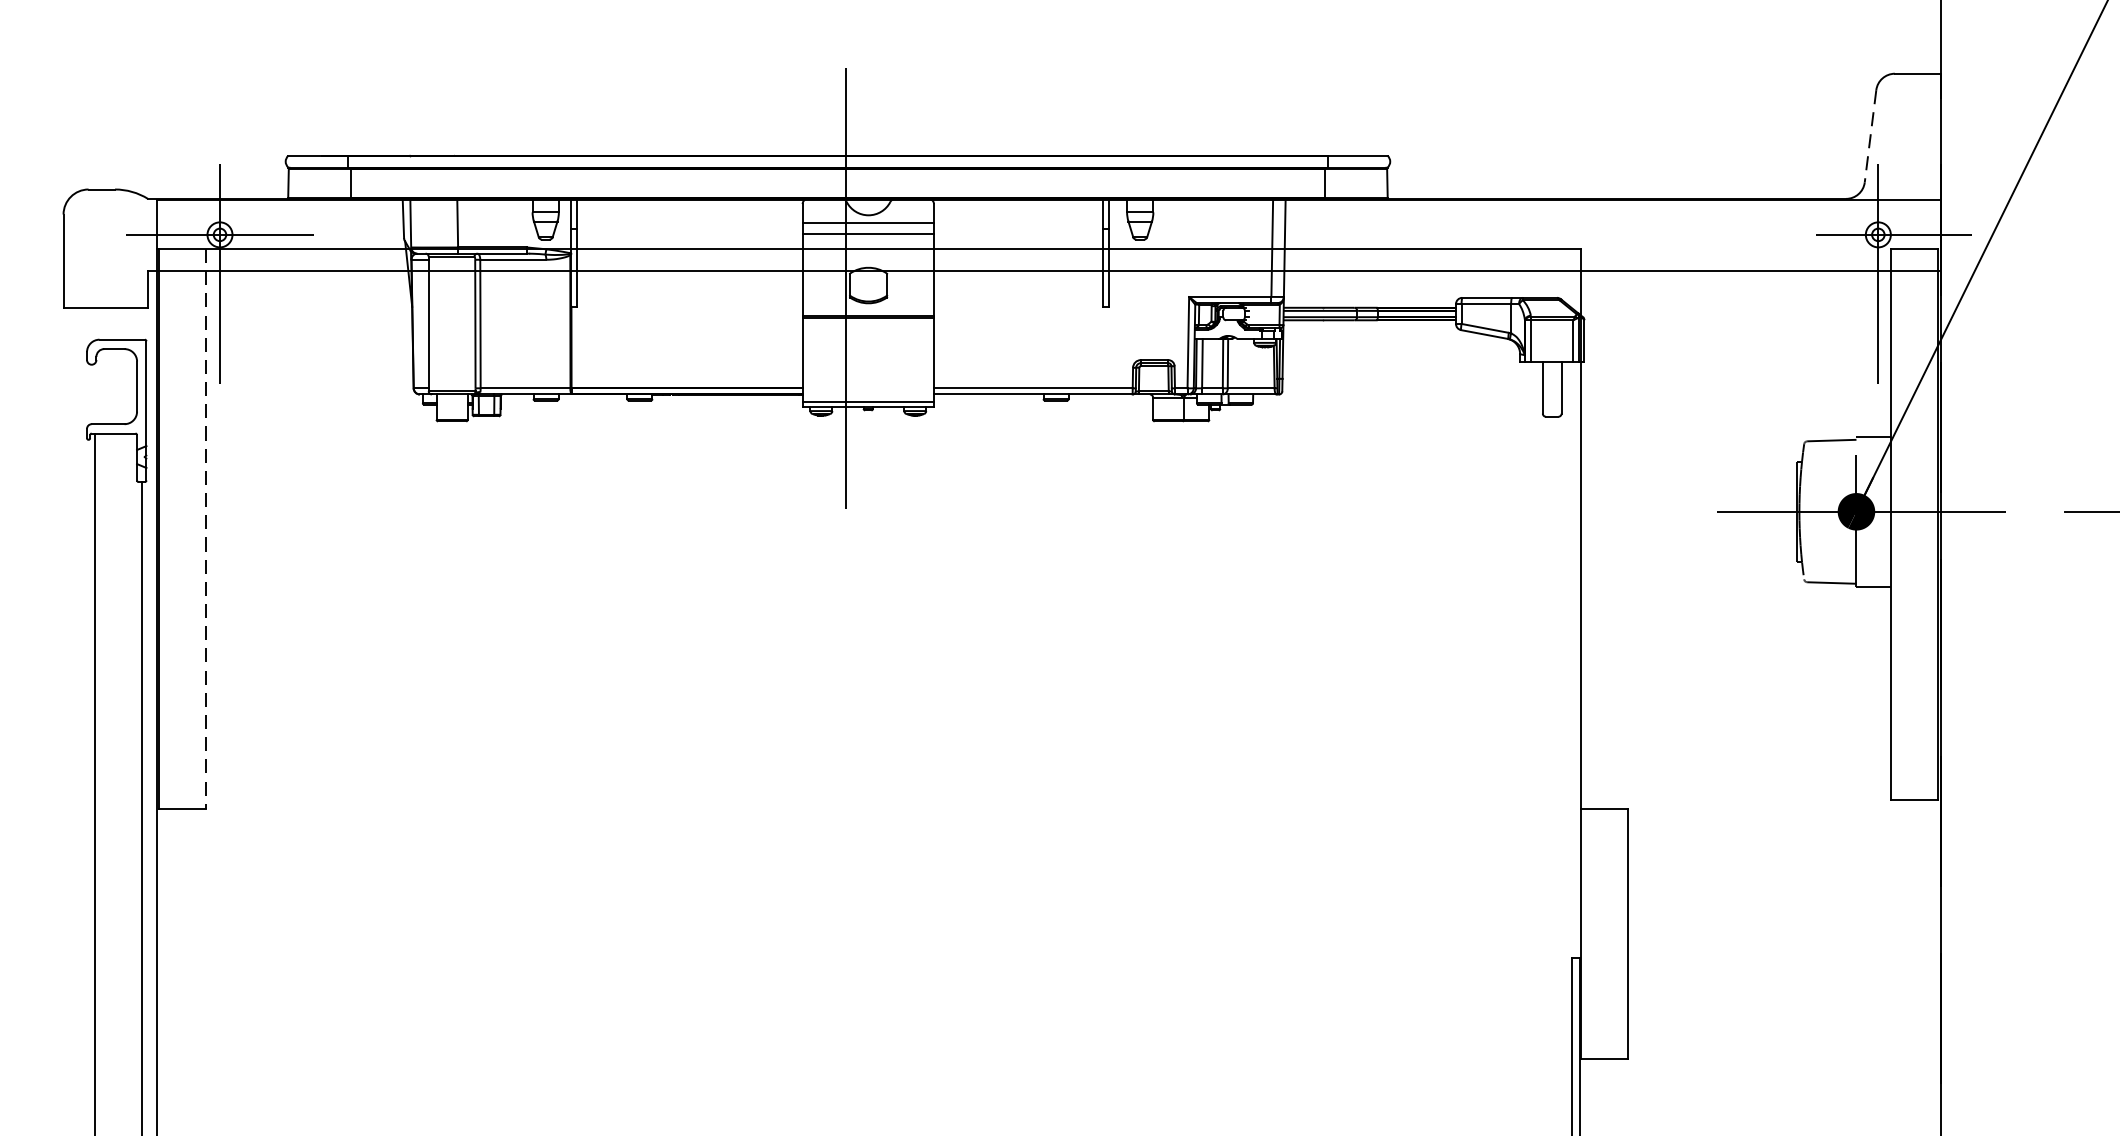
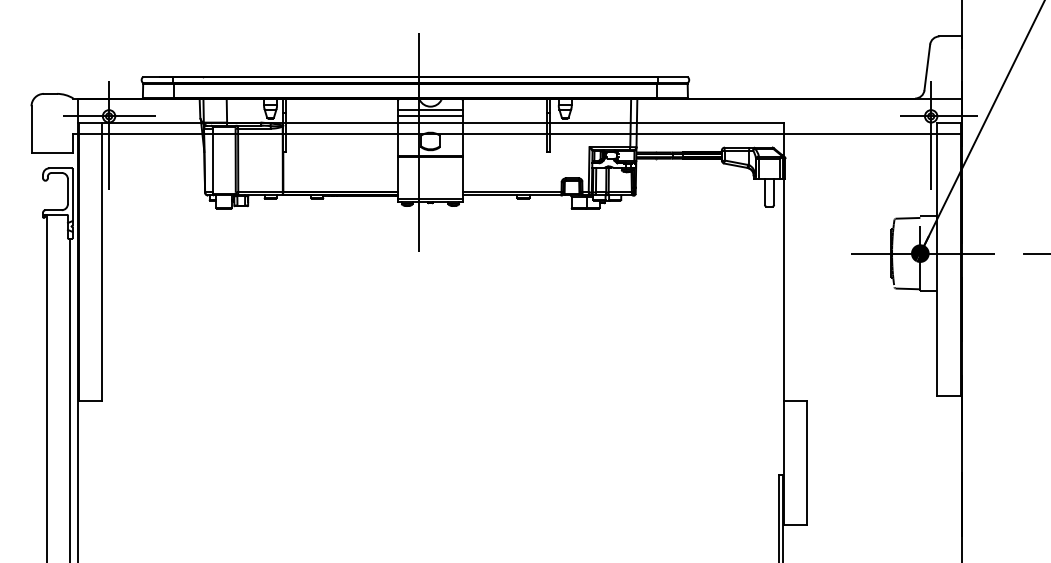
line: (1870, 136) -> (927, 67), dashed -> solid
line: (206, 529) -> (102, 262), dashed -> solid

